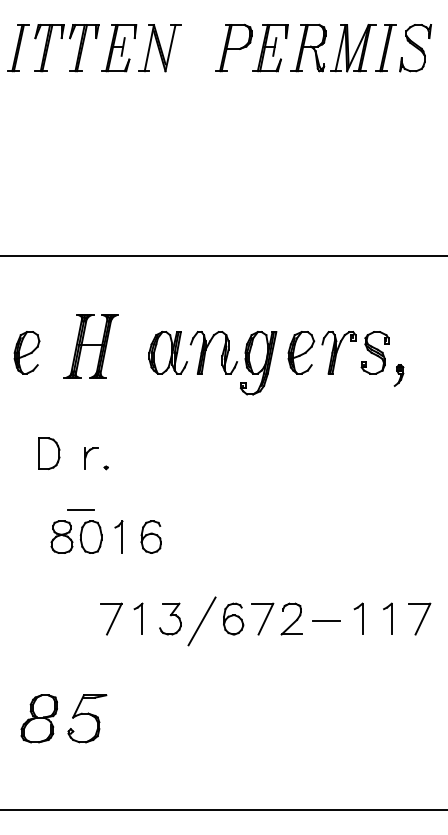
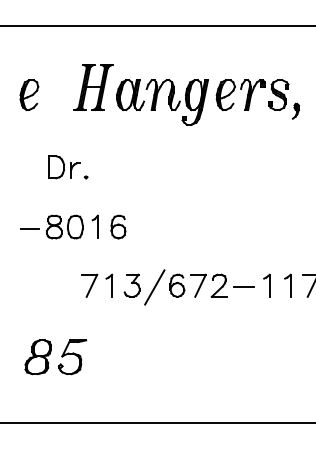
part: (90, 346) -> (92, 87), moved
part: (49, 453) -> (56, 167), moved
line: (80, 509) -> (29, 228), moved

